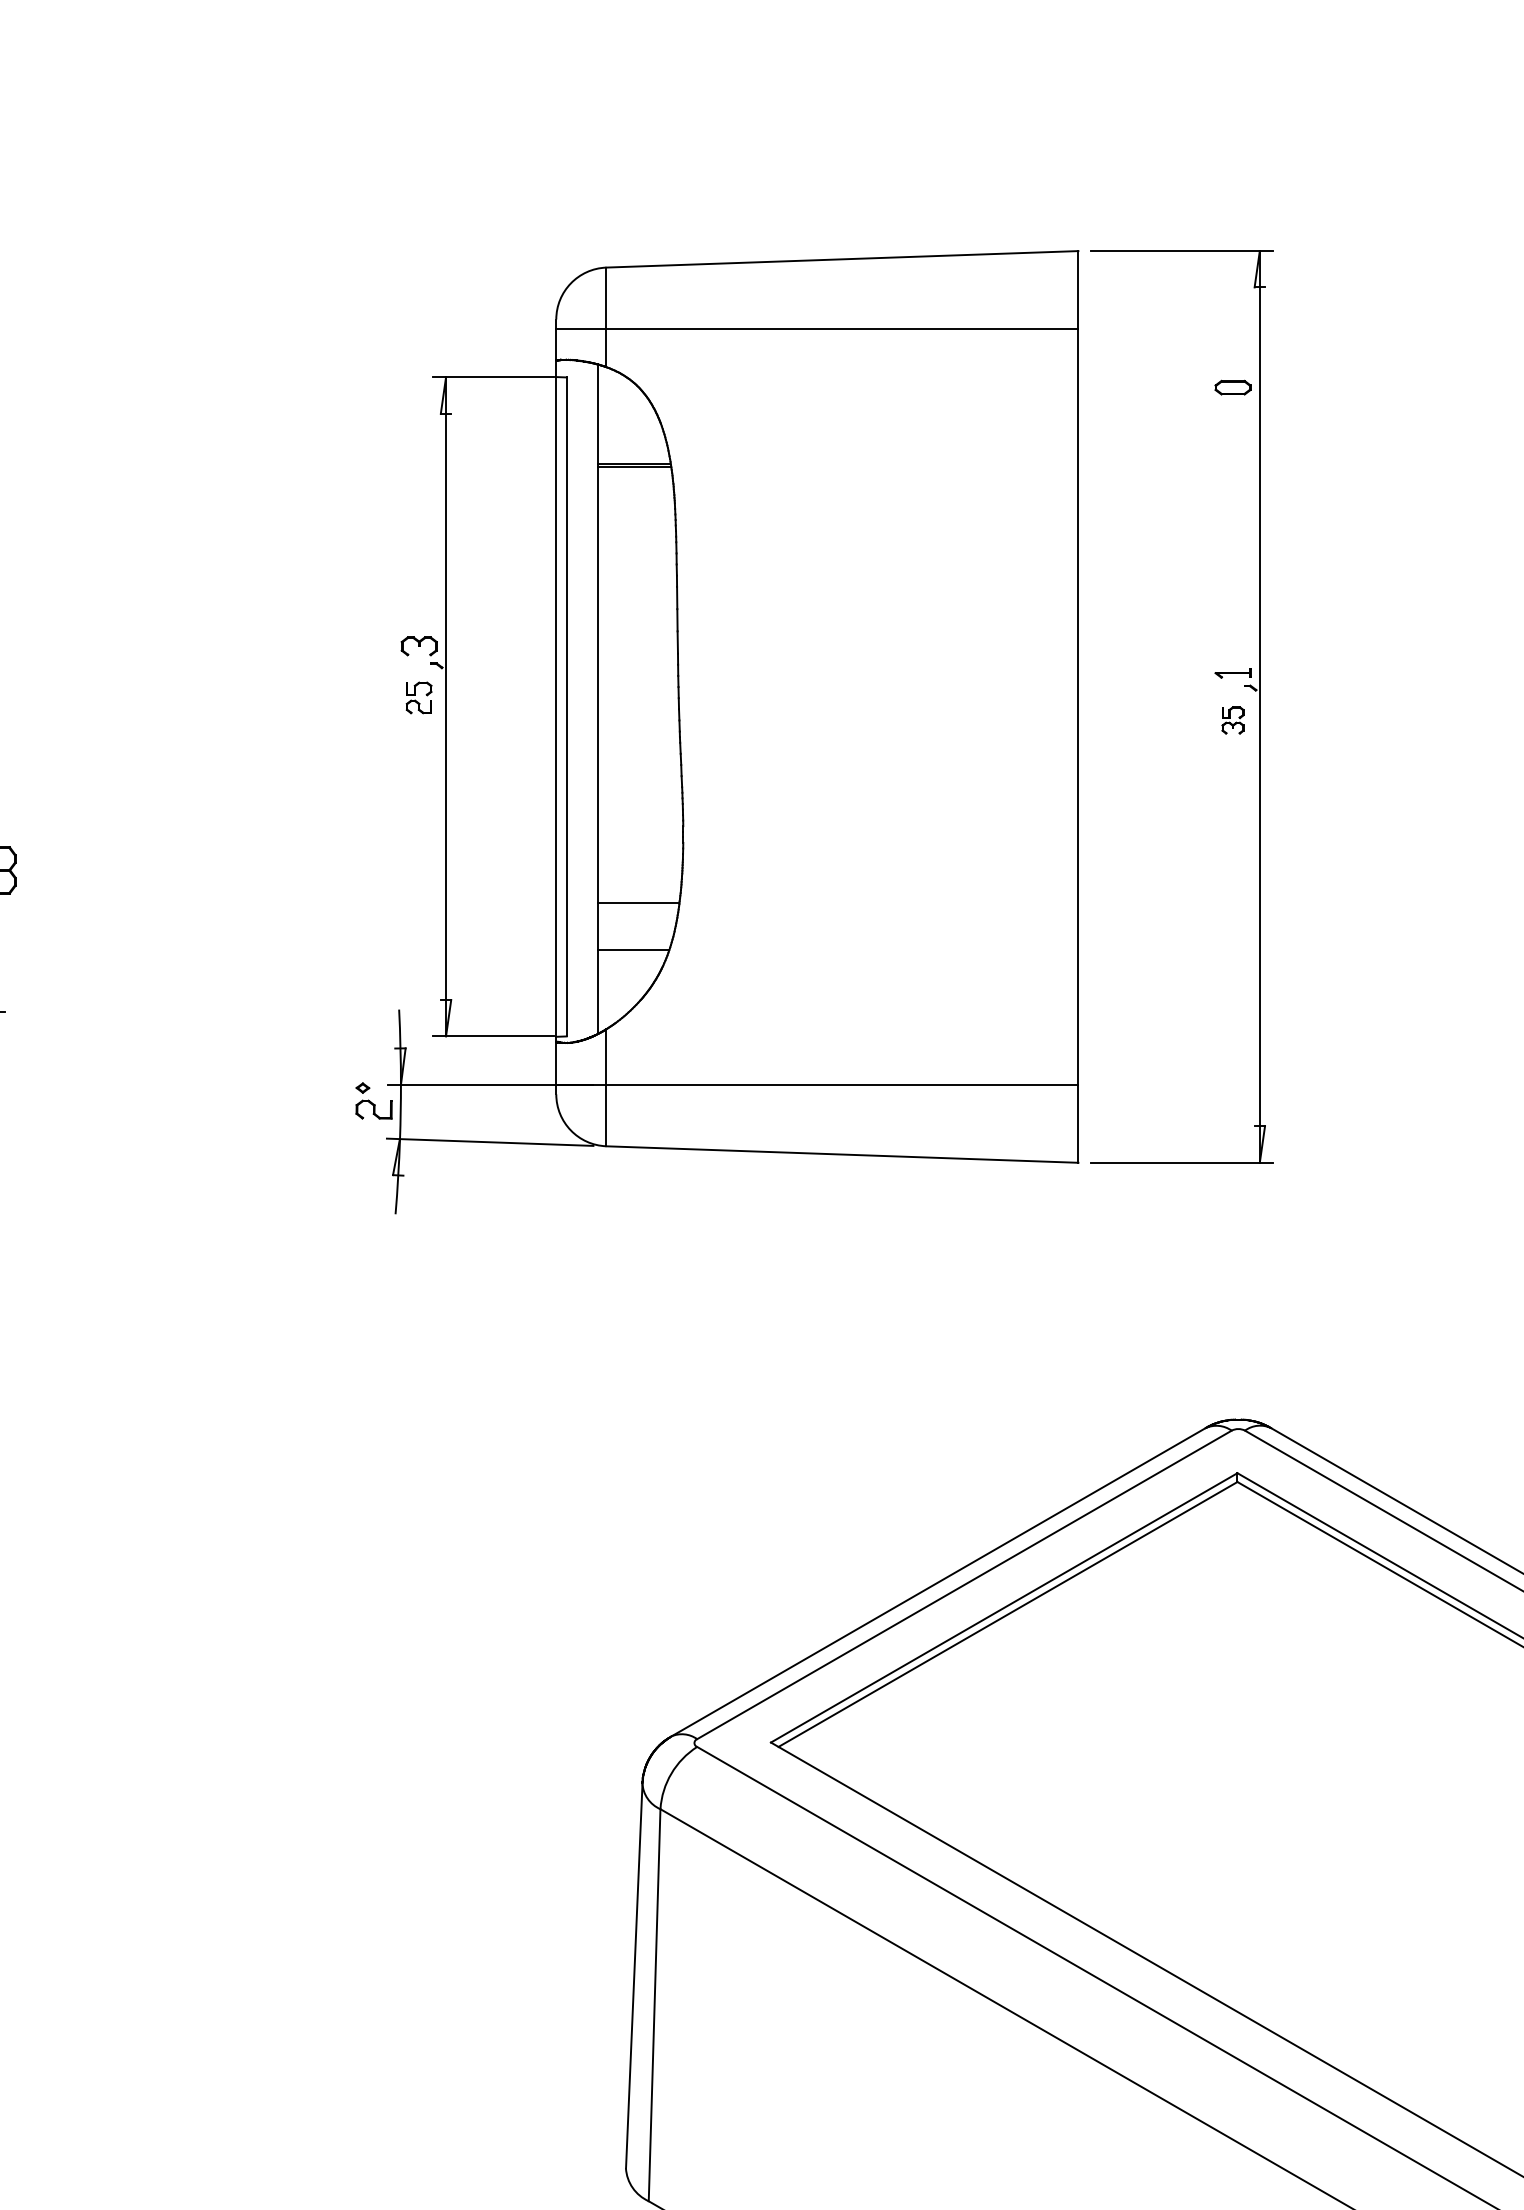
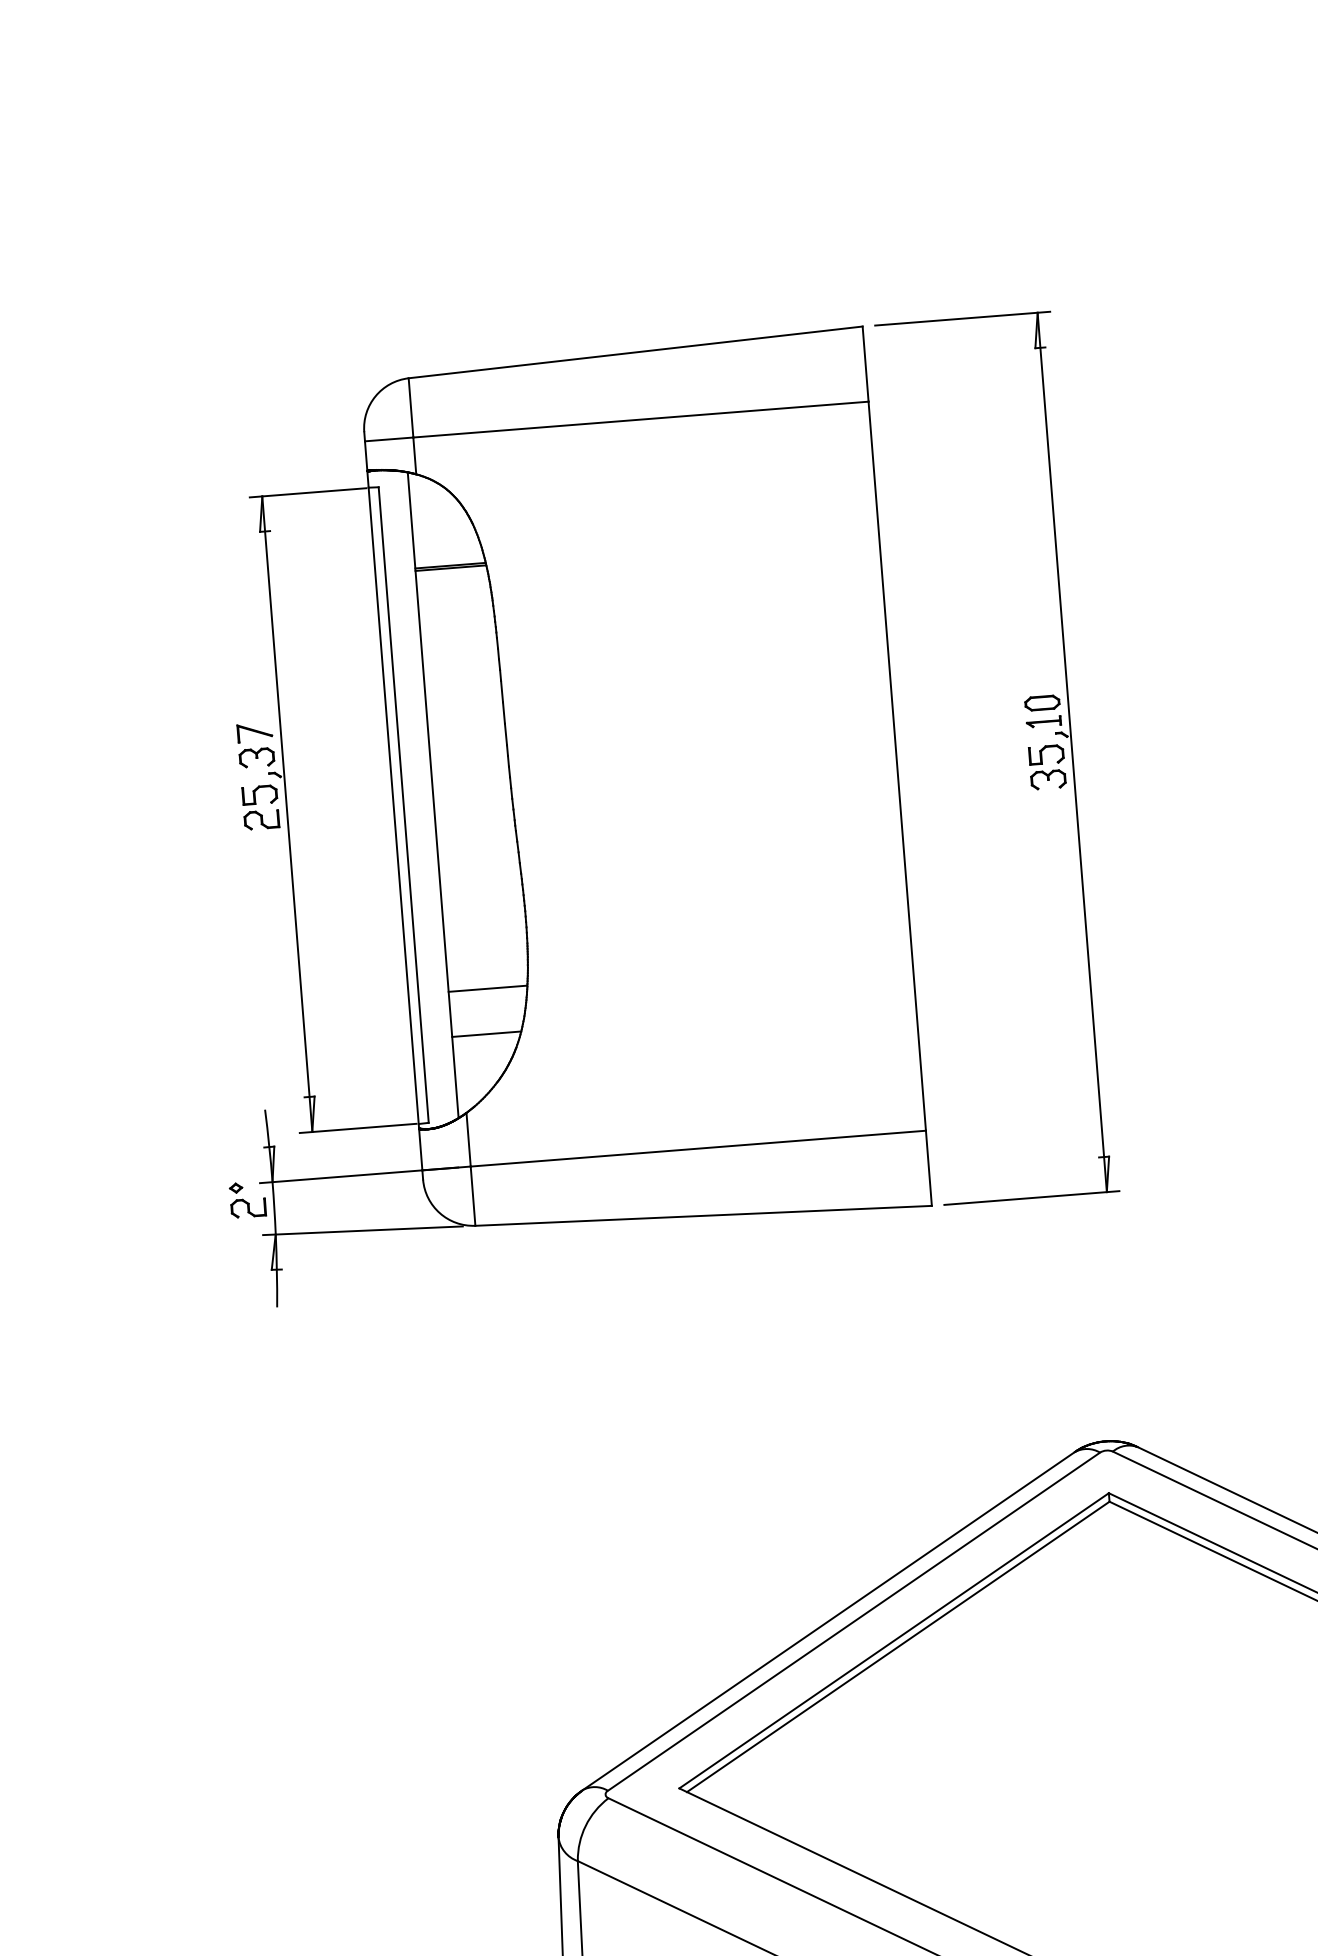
part: (1232, 387) -> (1041, 702), moved
part: (418, 619) -> (254, 731), added
part: (418, 697) -> (260, 807), size x1.43
part: (1232, 720) -> (1046, 767), size x1.67

